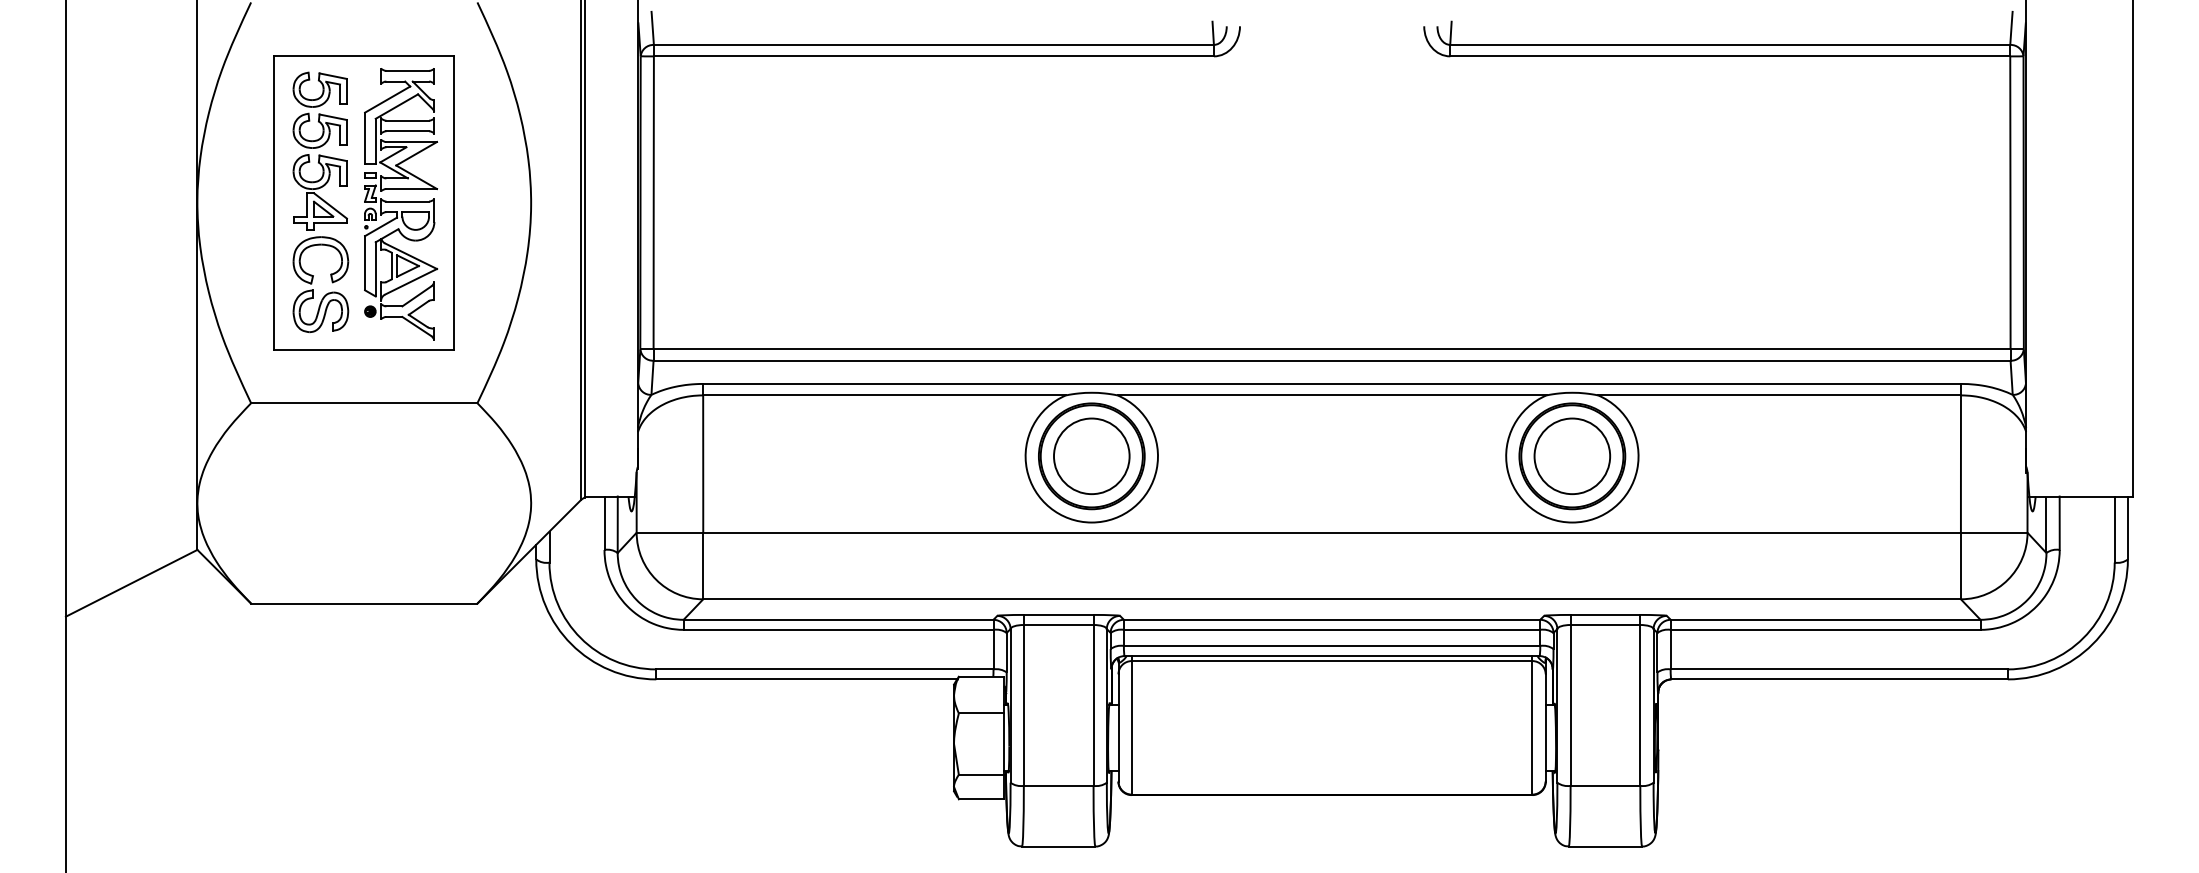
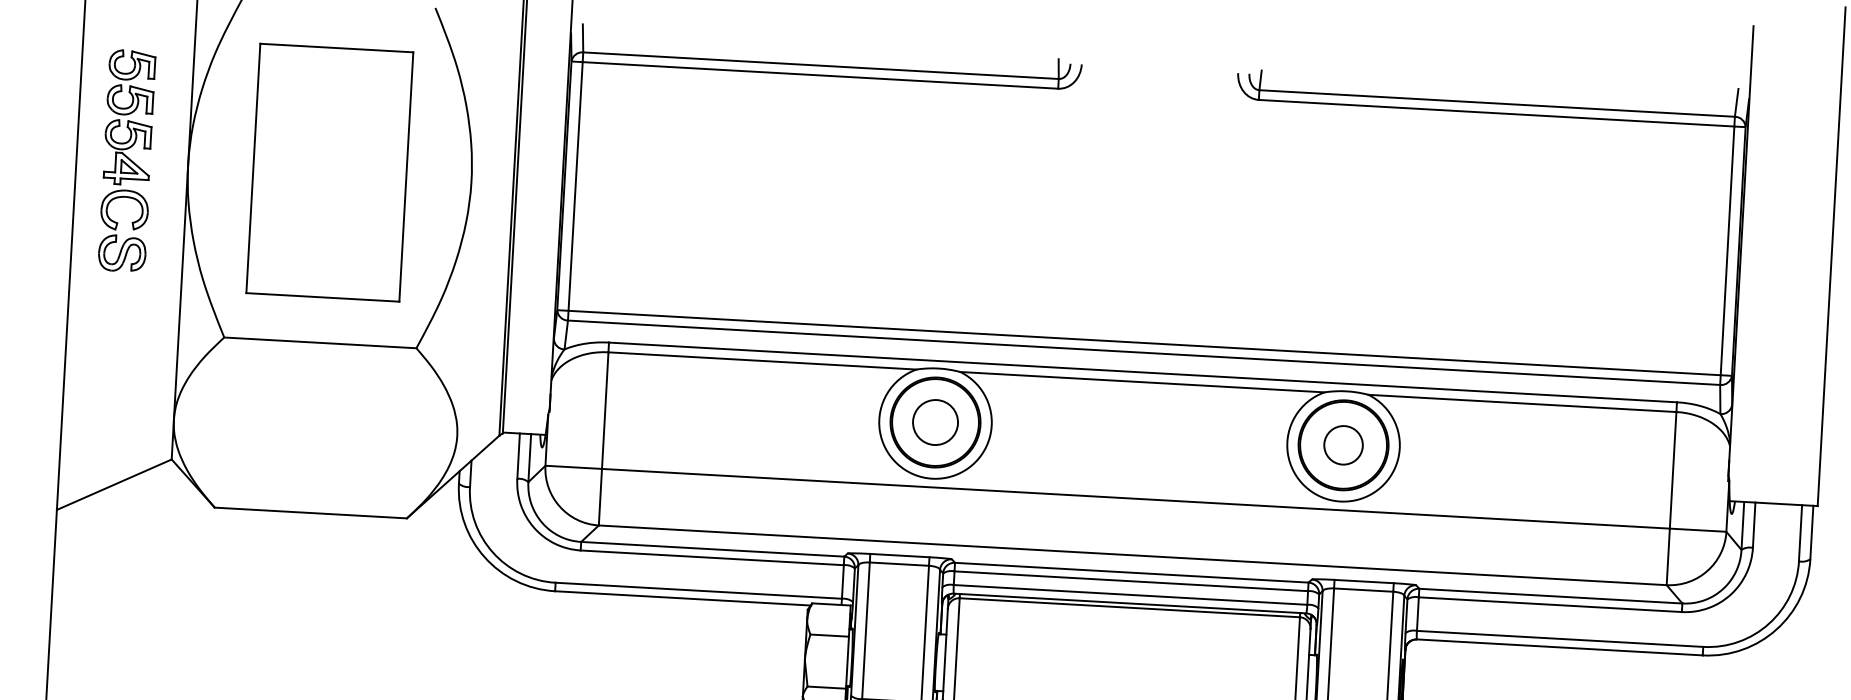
part: (320, 202) -> (127, 161), moved
part: (401, 204) -> (361, 175), removed
circle: (1091, 456) -> (935, 422), size x0.7
circle: (1572, 456) -> (1343, 445), size x0.6

